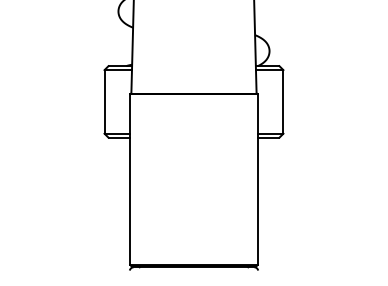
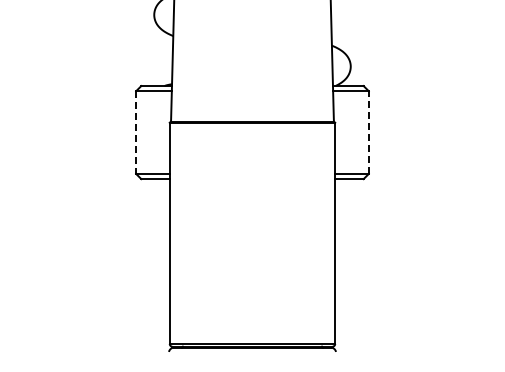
line: (283, 101) -> (368, 132), solid -> dashed
line: (104, 102) -> (136, 133), solid -> dashed

